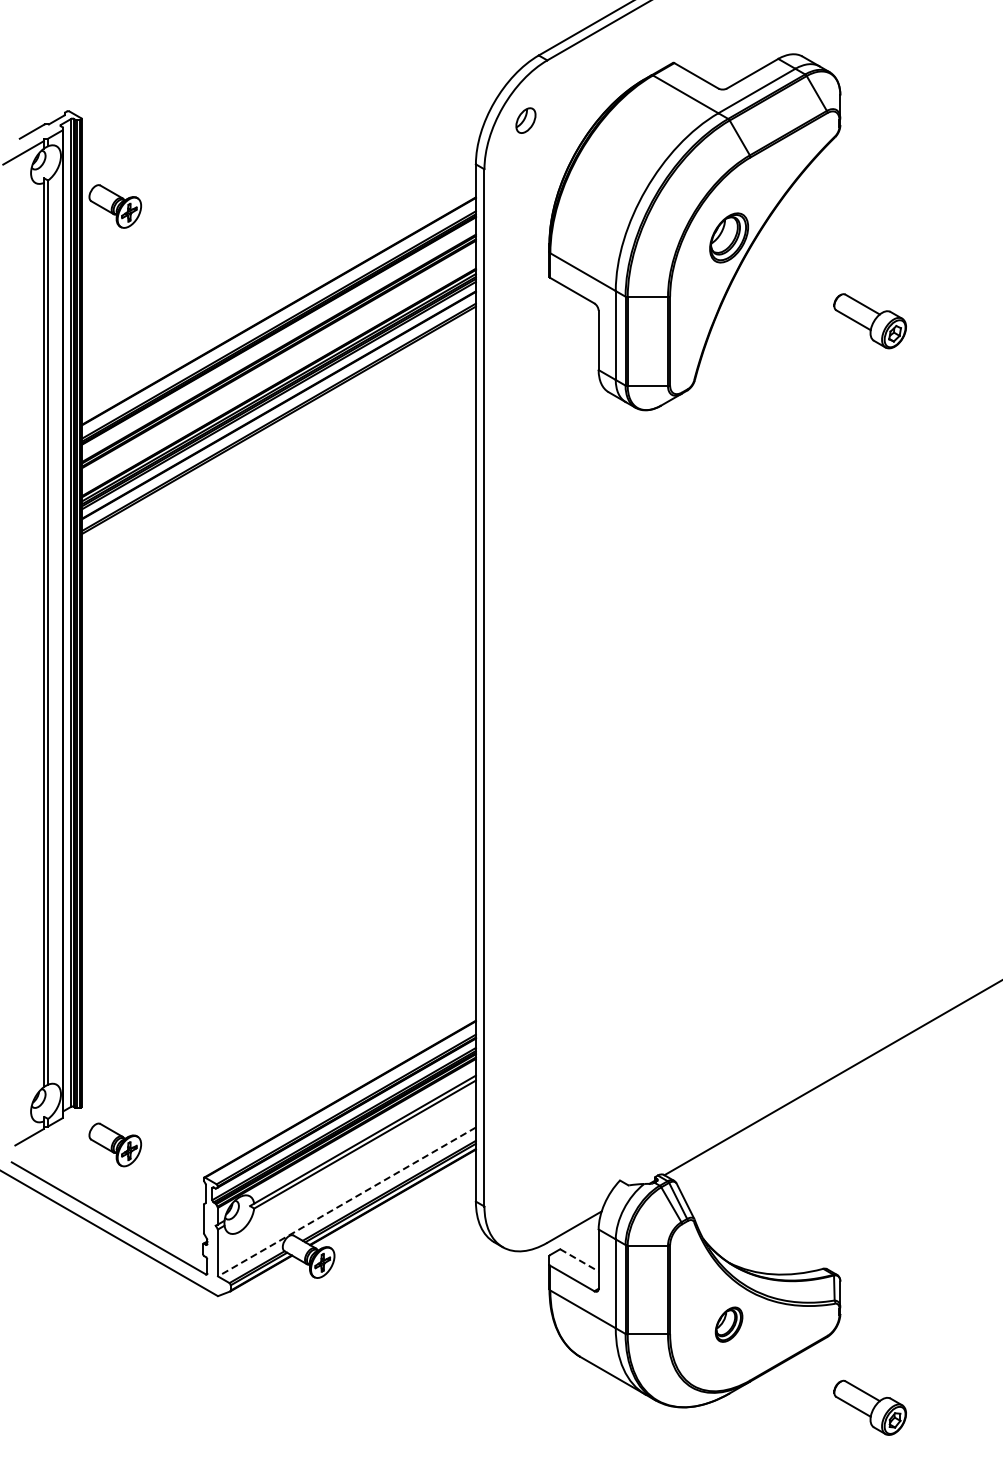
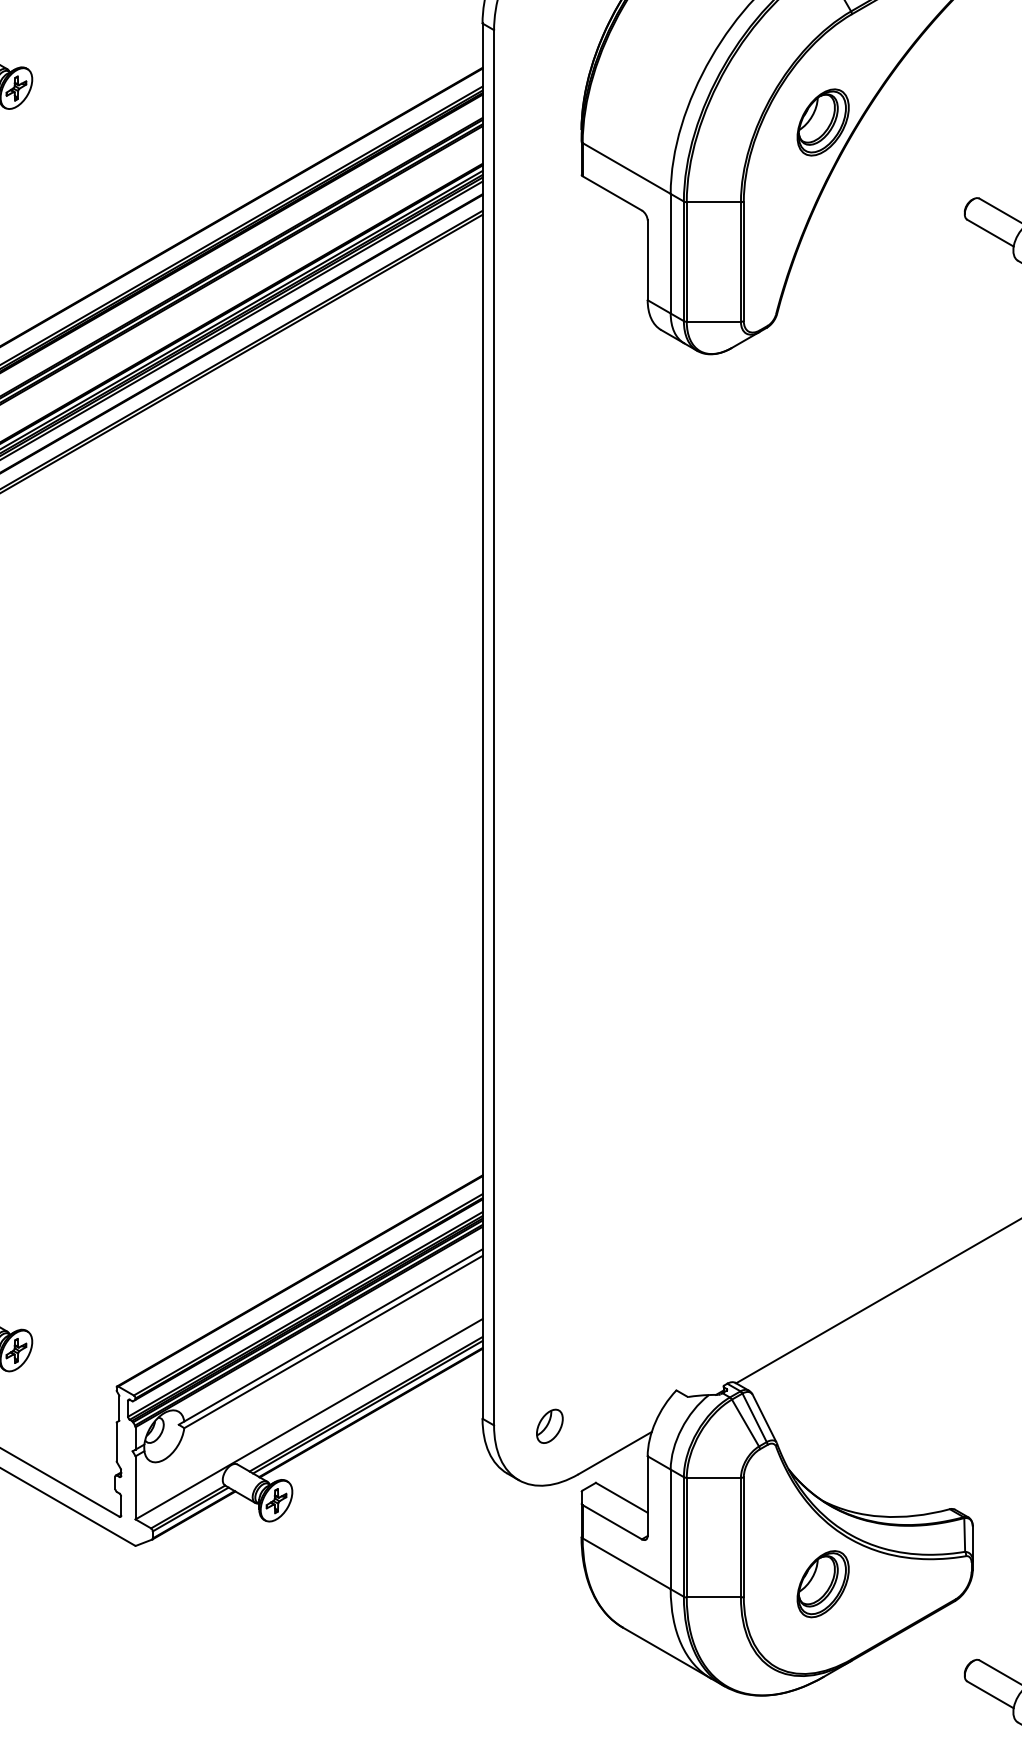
line: (346, 1201) -> (308, 1418), dashed -> solid
part: (525, 1207) -> (549, 1426), added
line: (579, 1260) -> (621, 1497), dashed -> solid
part: (728, 1324) -> (822, 1584), size x1.43

